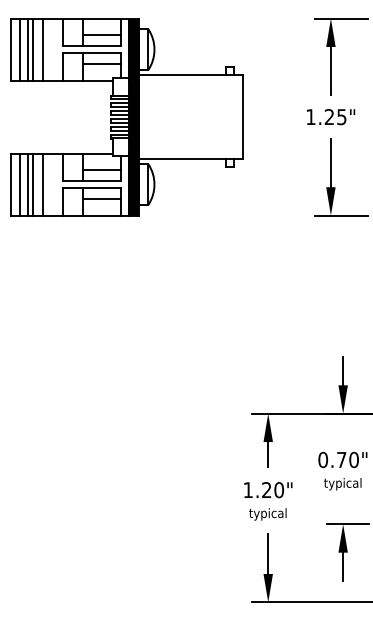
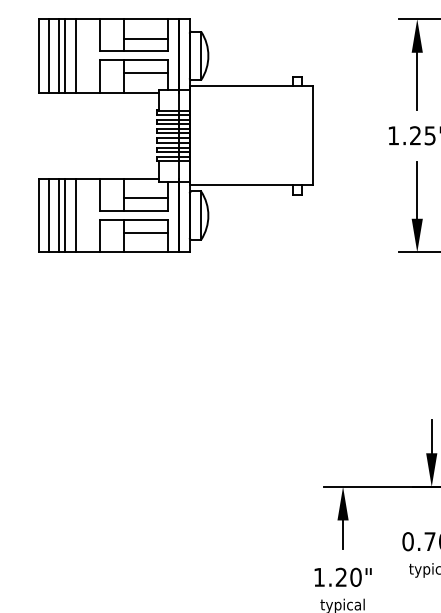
fill: (133, 116) -> (183, 135), removed

